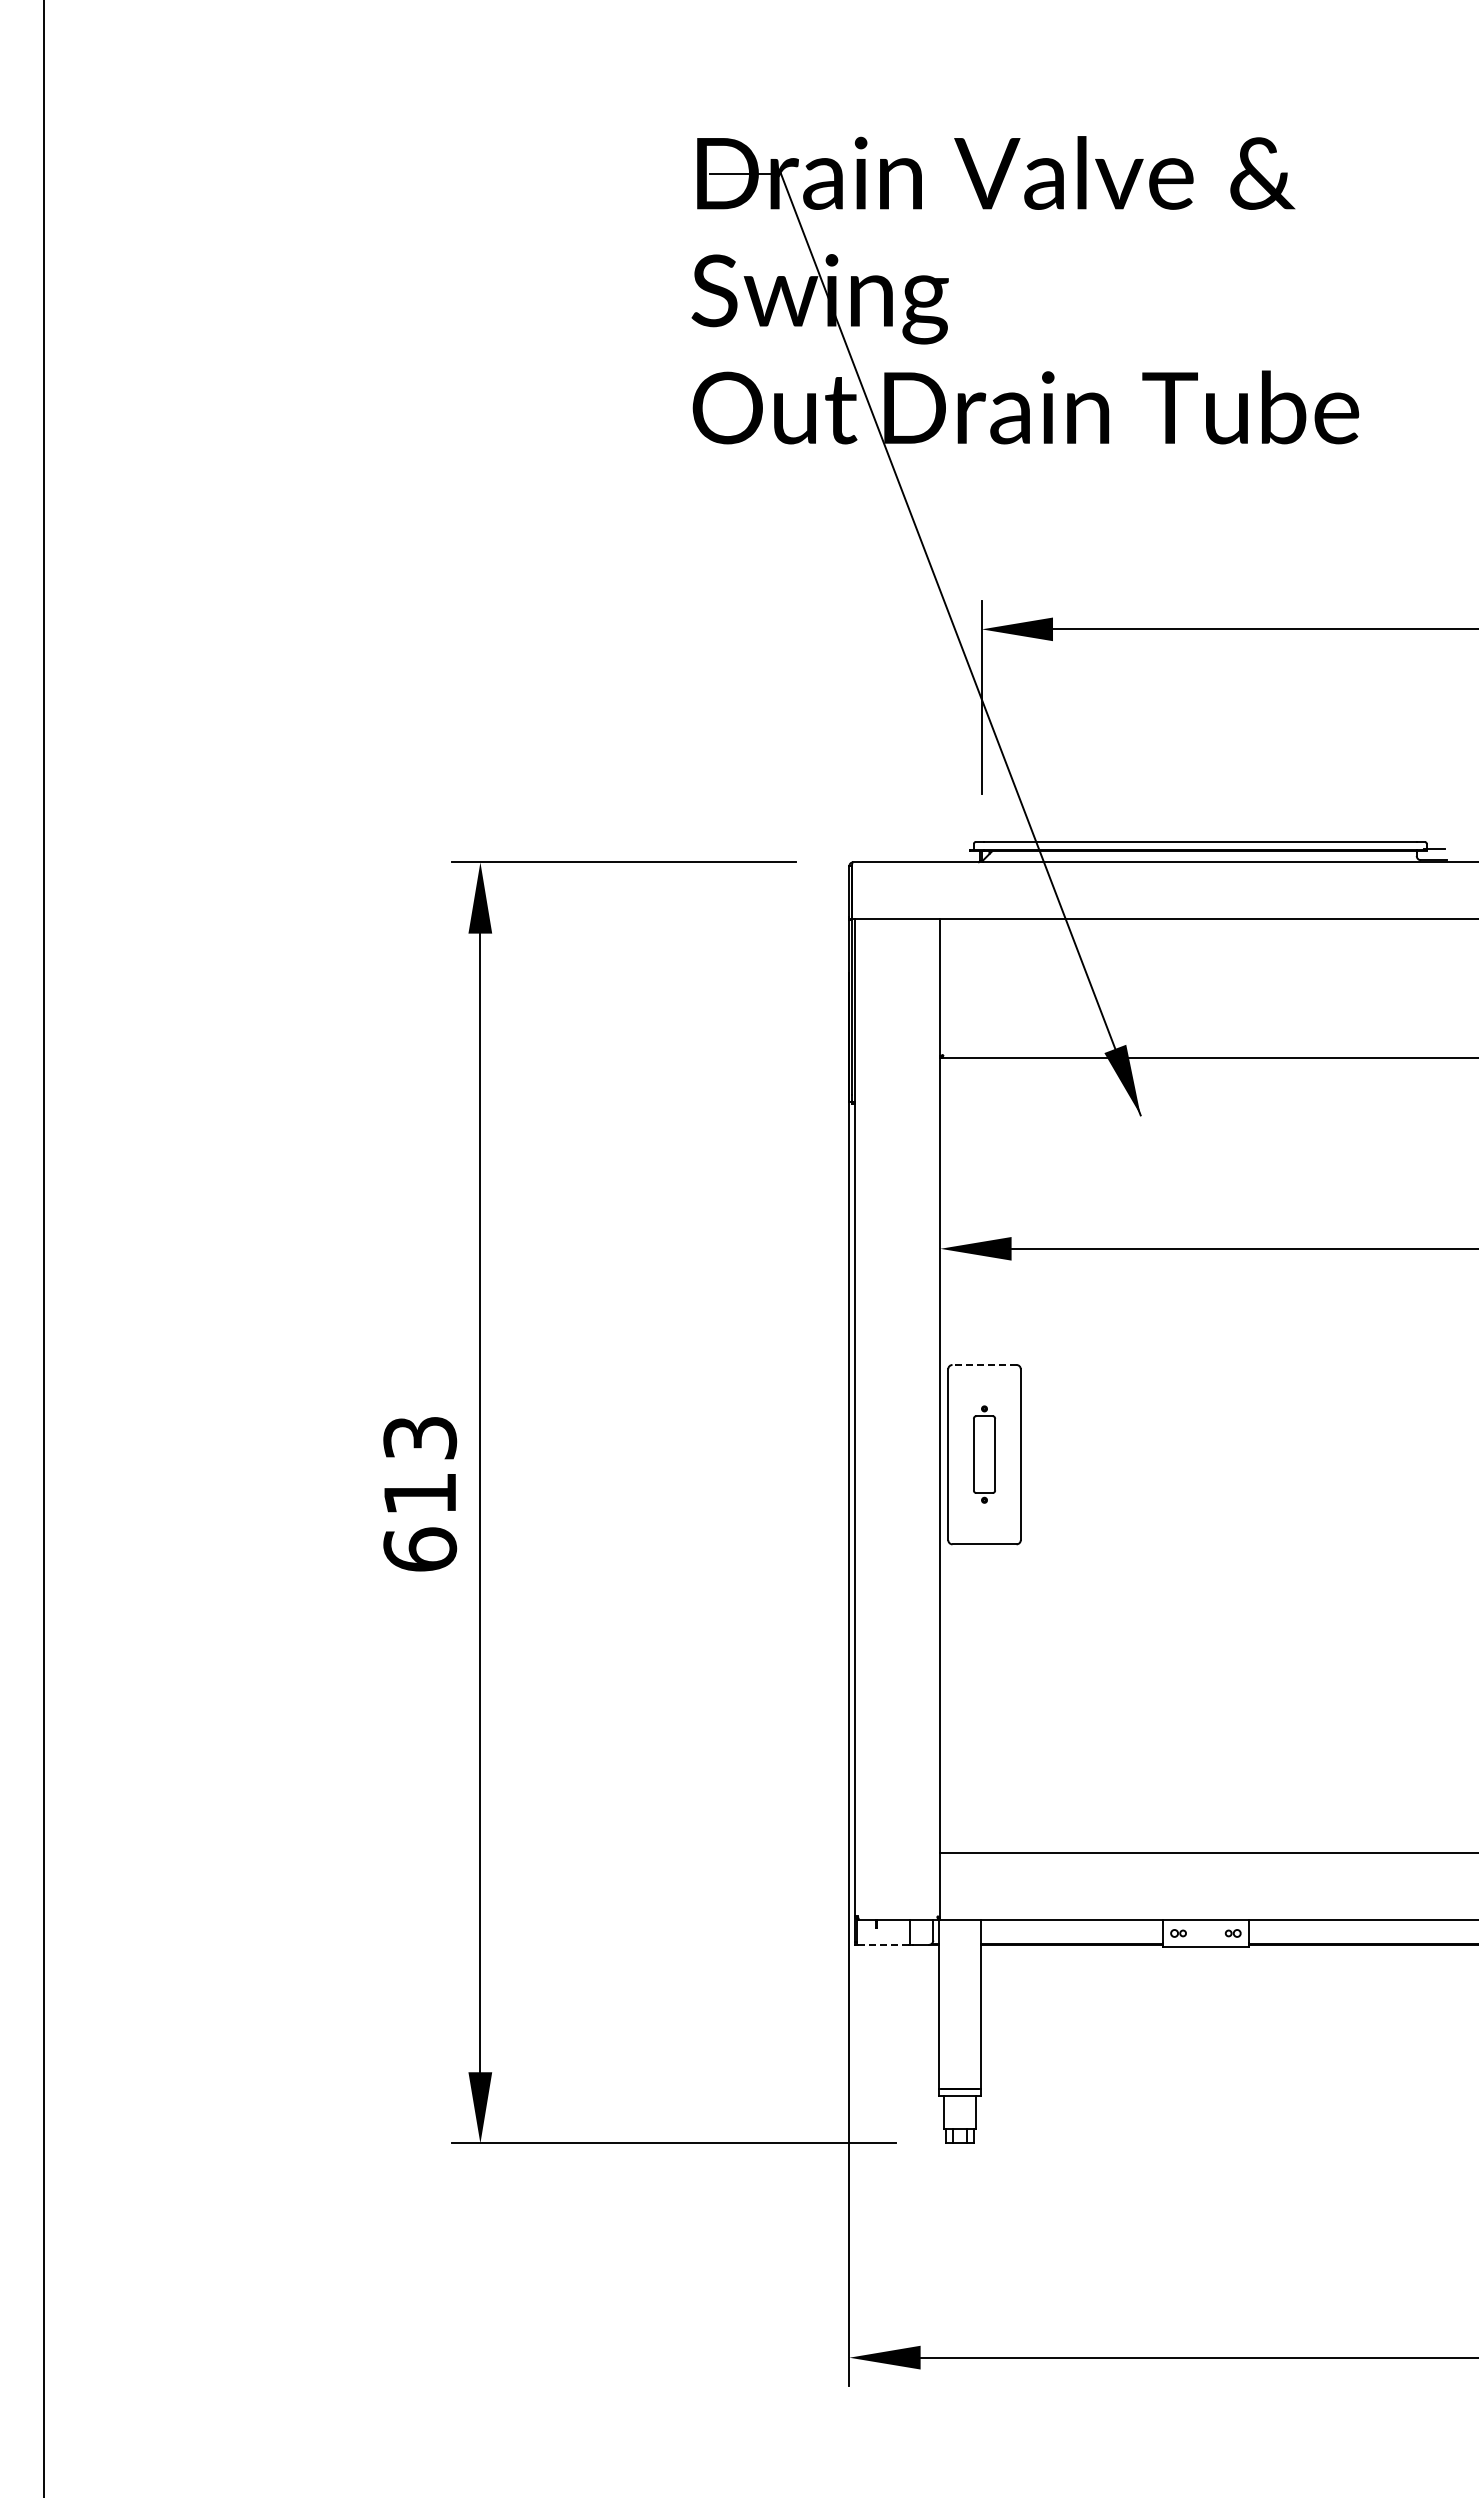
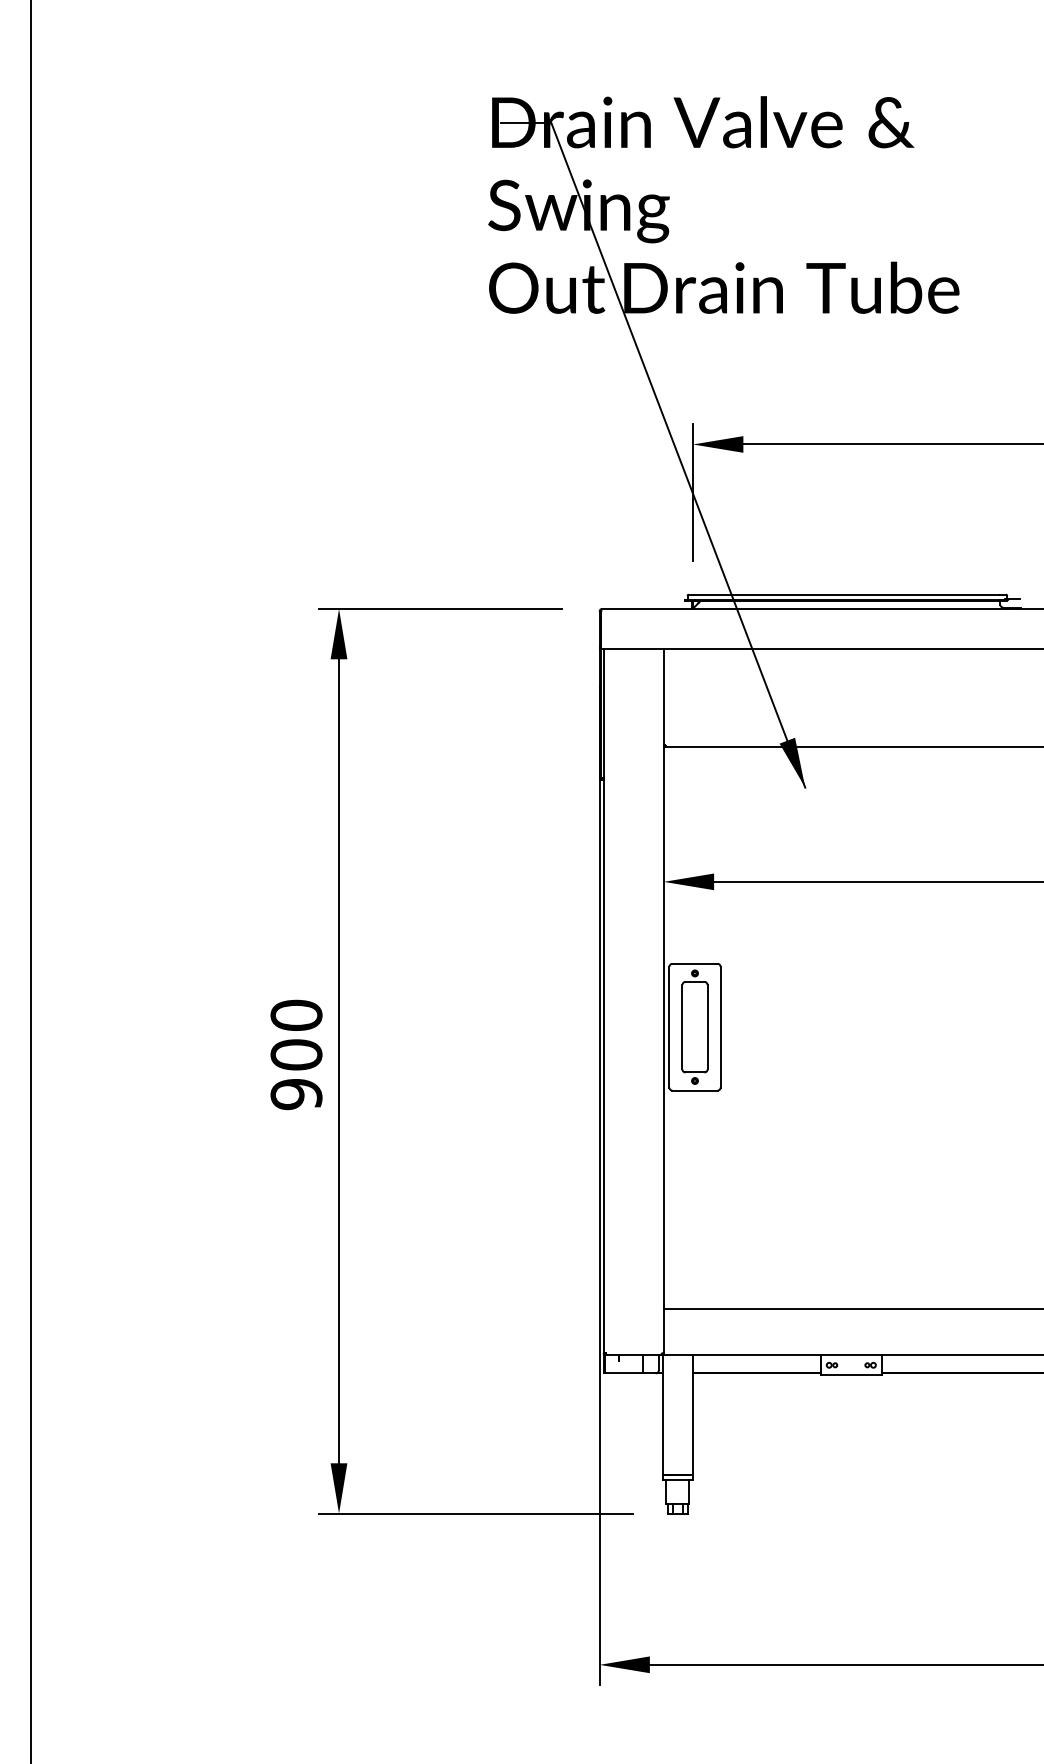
line: (984, 1364) -> (694, 963), dashed -> solid
part: (984, 1454) -> (694, 1027), size x1.67
text: (420, 1493) -> (296, 1054), 613 -> 900
line: (883, 1944) -> (623, 1373), dashed -> solid

